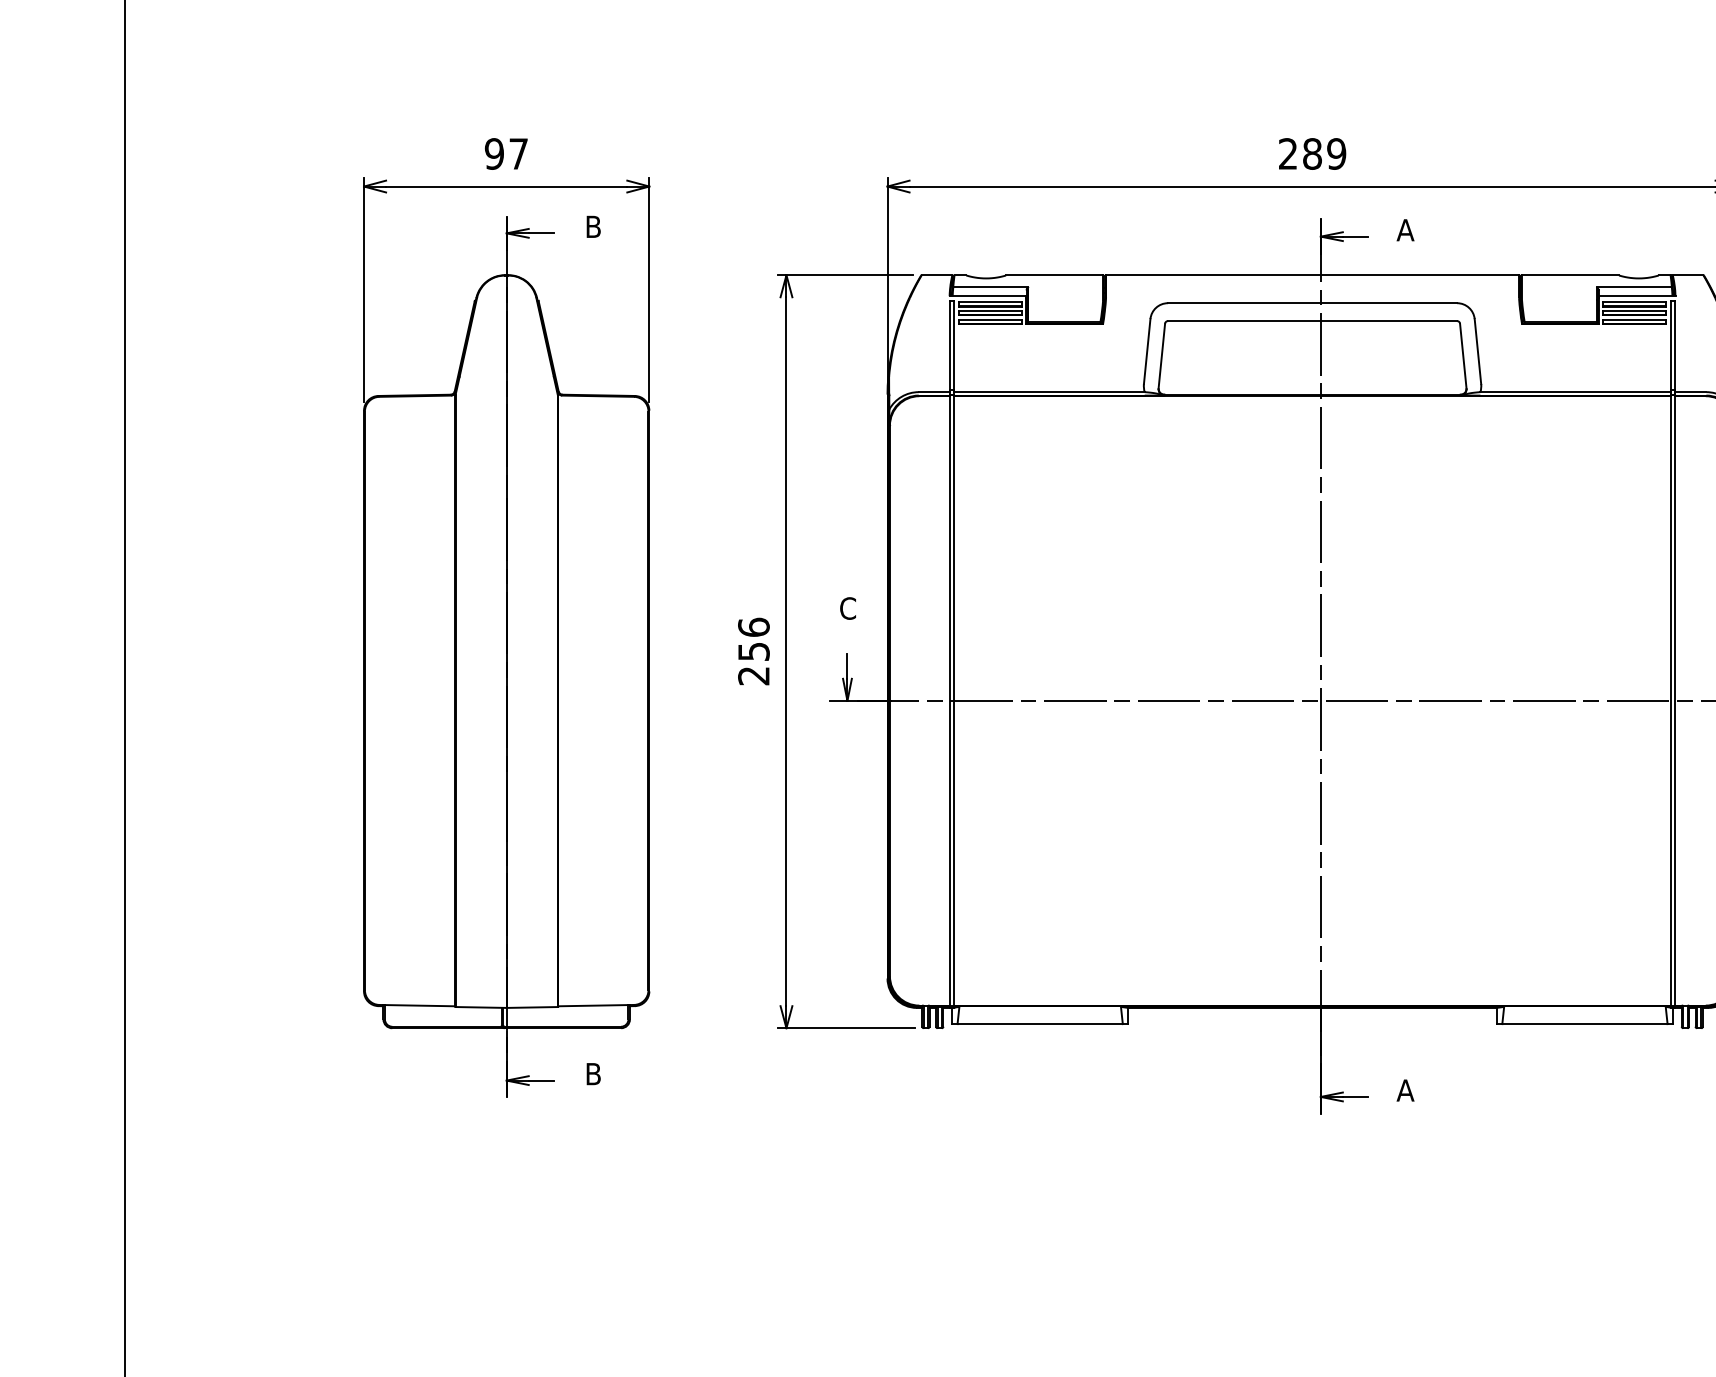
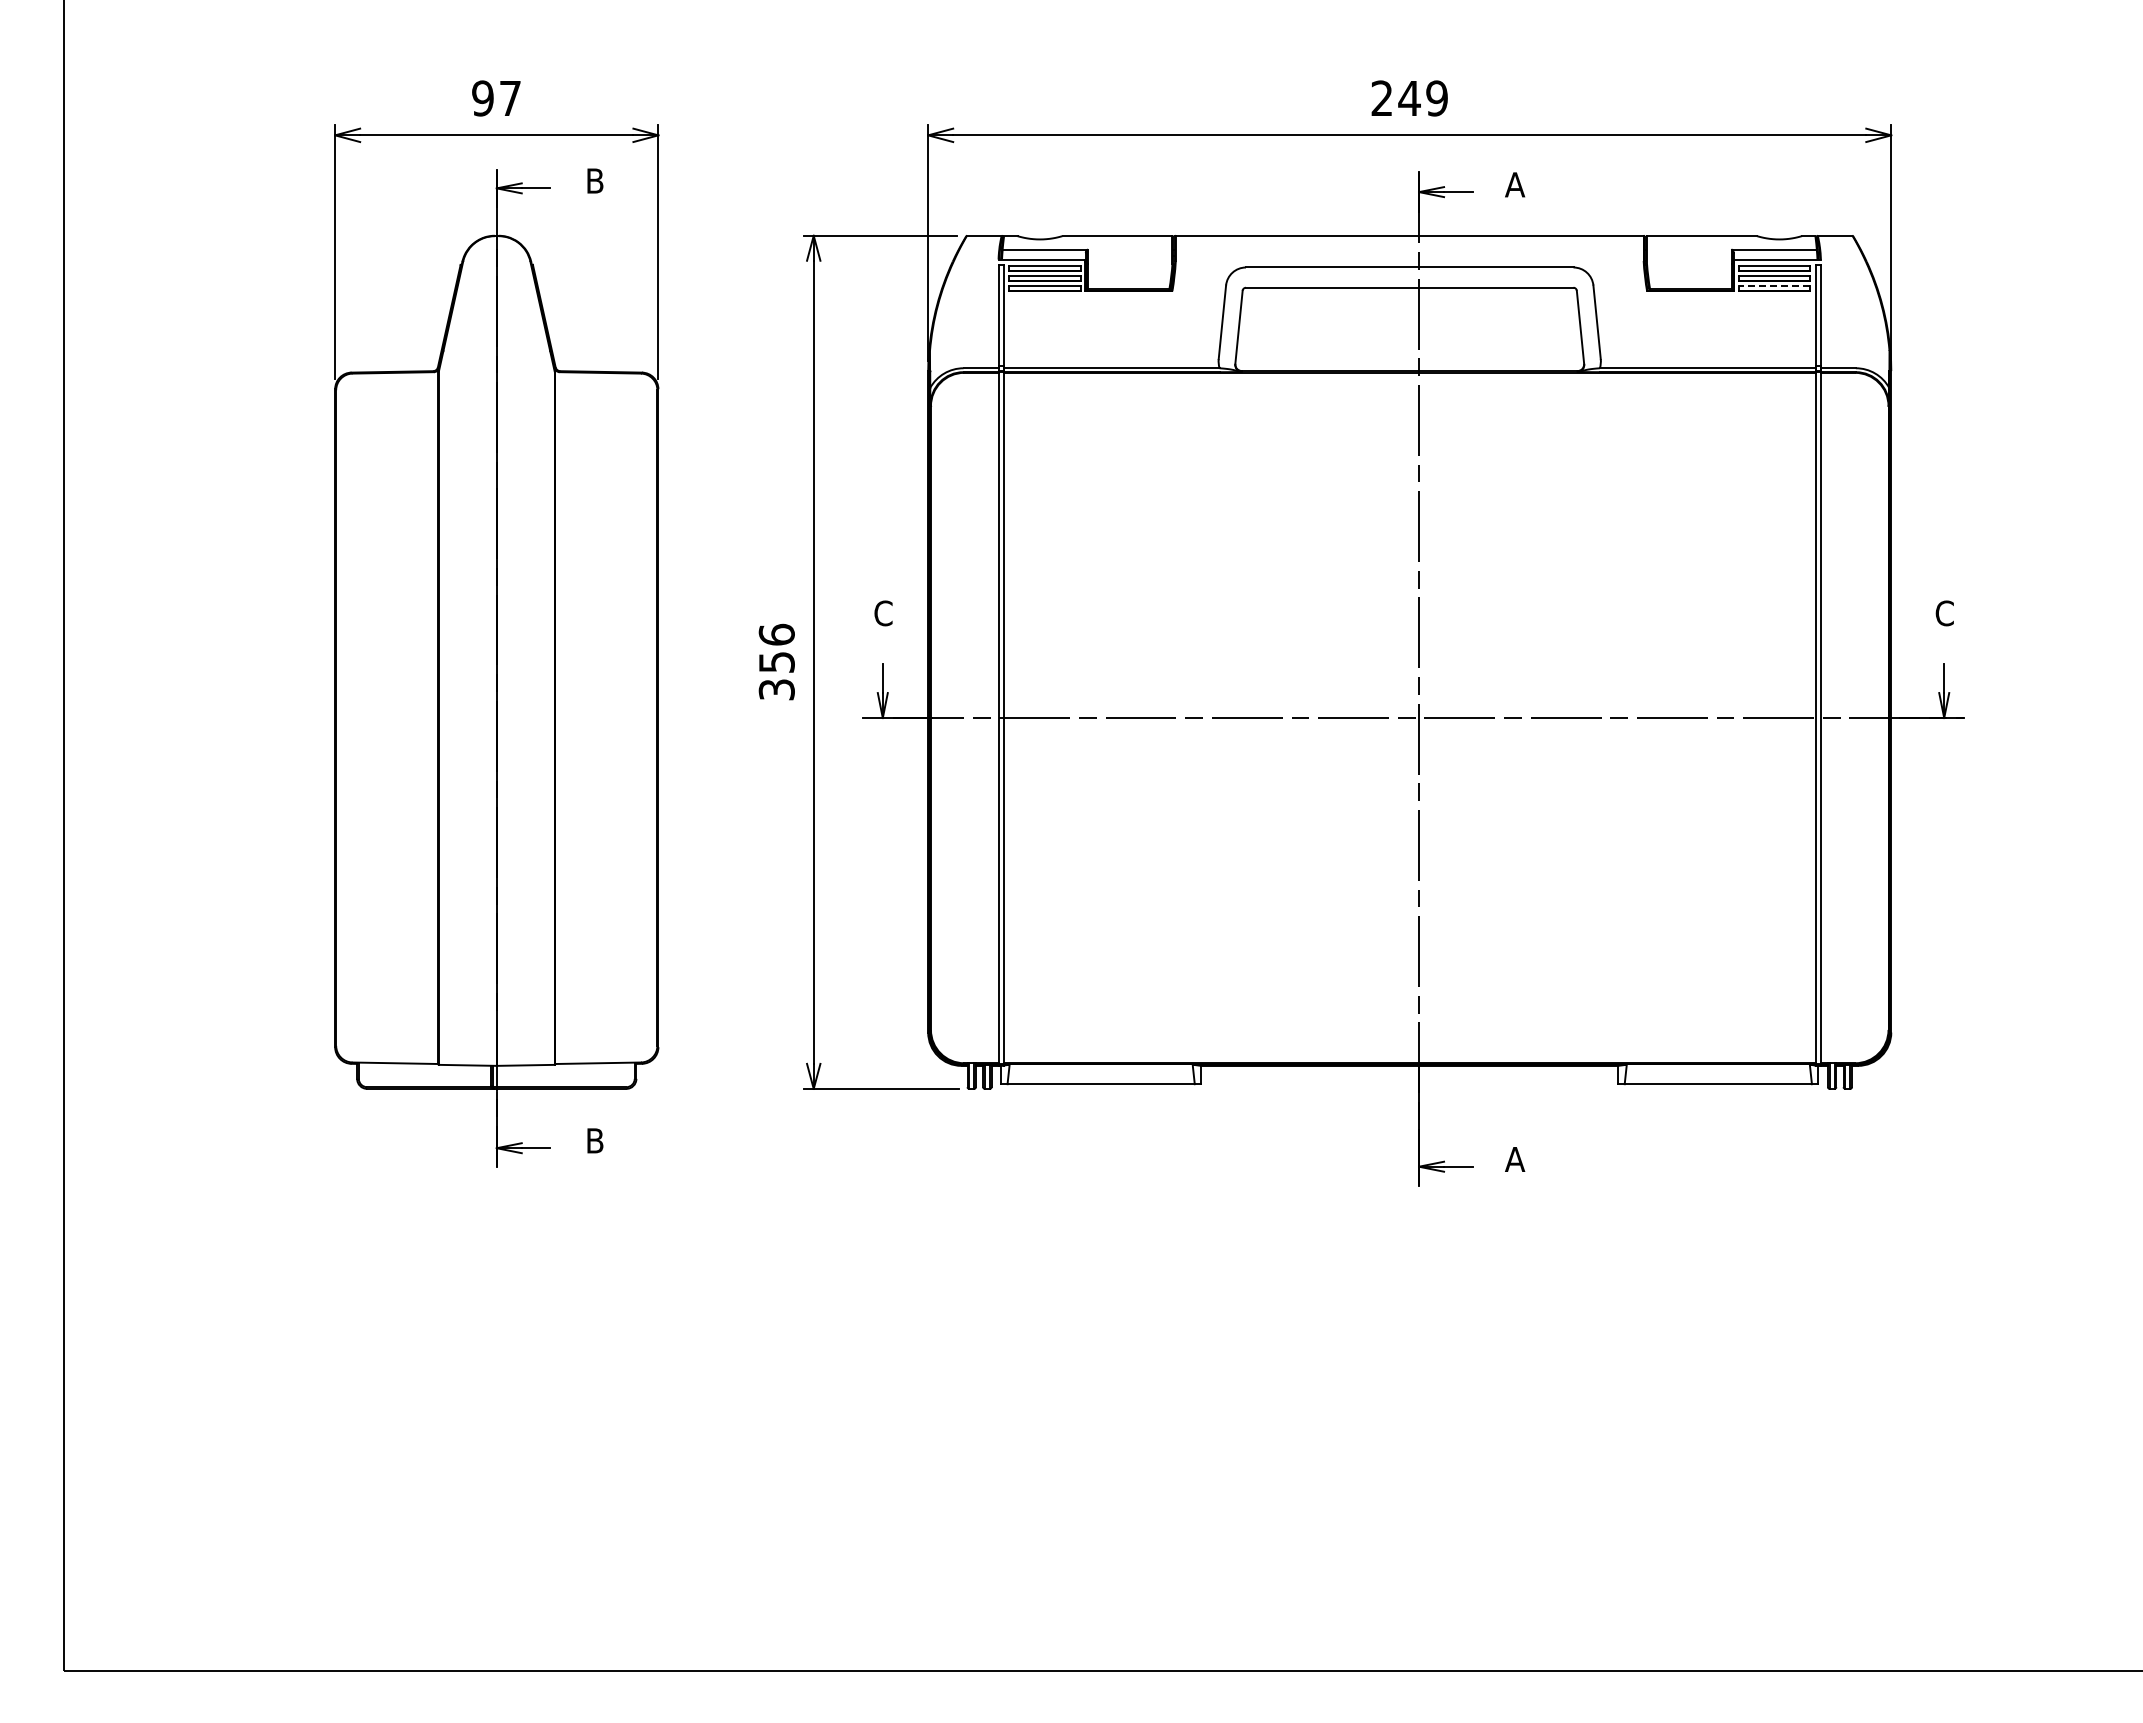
text: (1312, 154) -> (1409, 98), 289 -> 249
line: (1634, 319) -> (1774, 286), solid -> dashed
text: (753, 675) -> (776, 689), 256 -> 356

